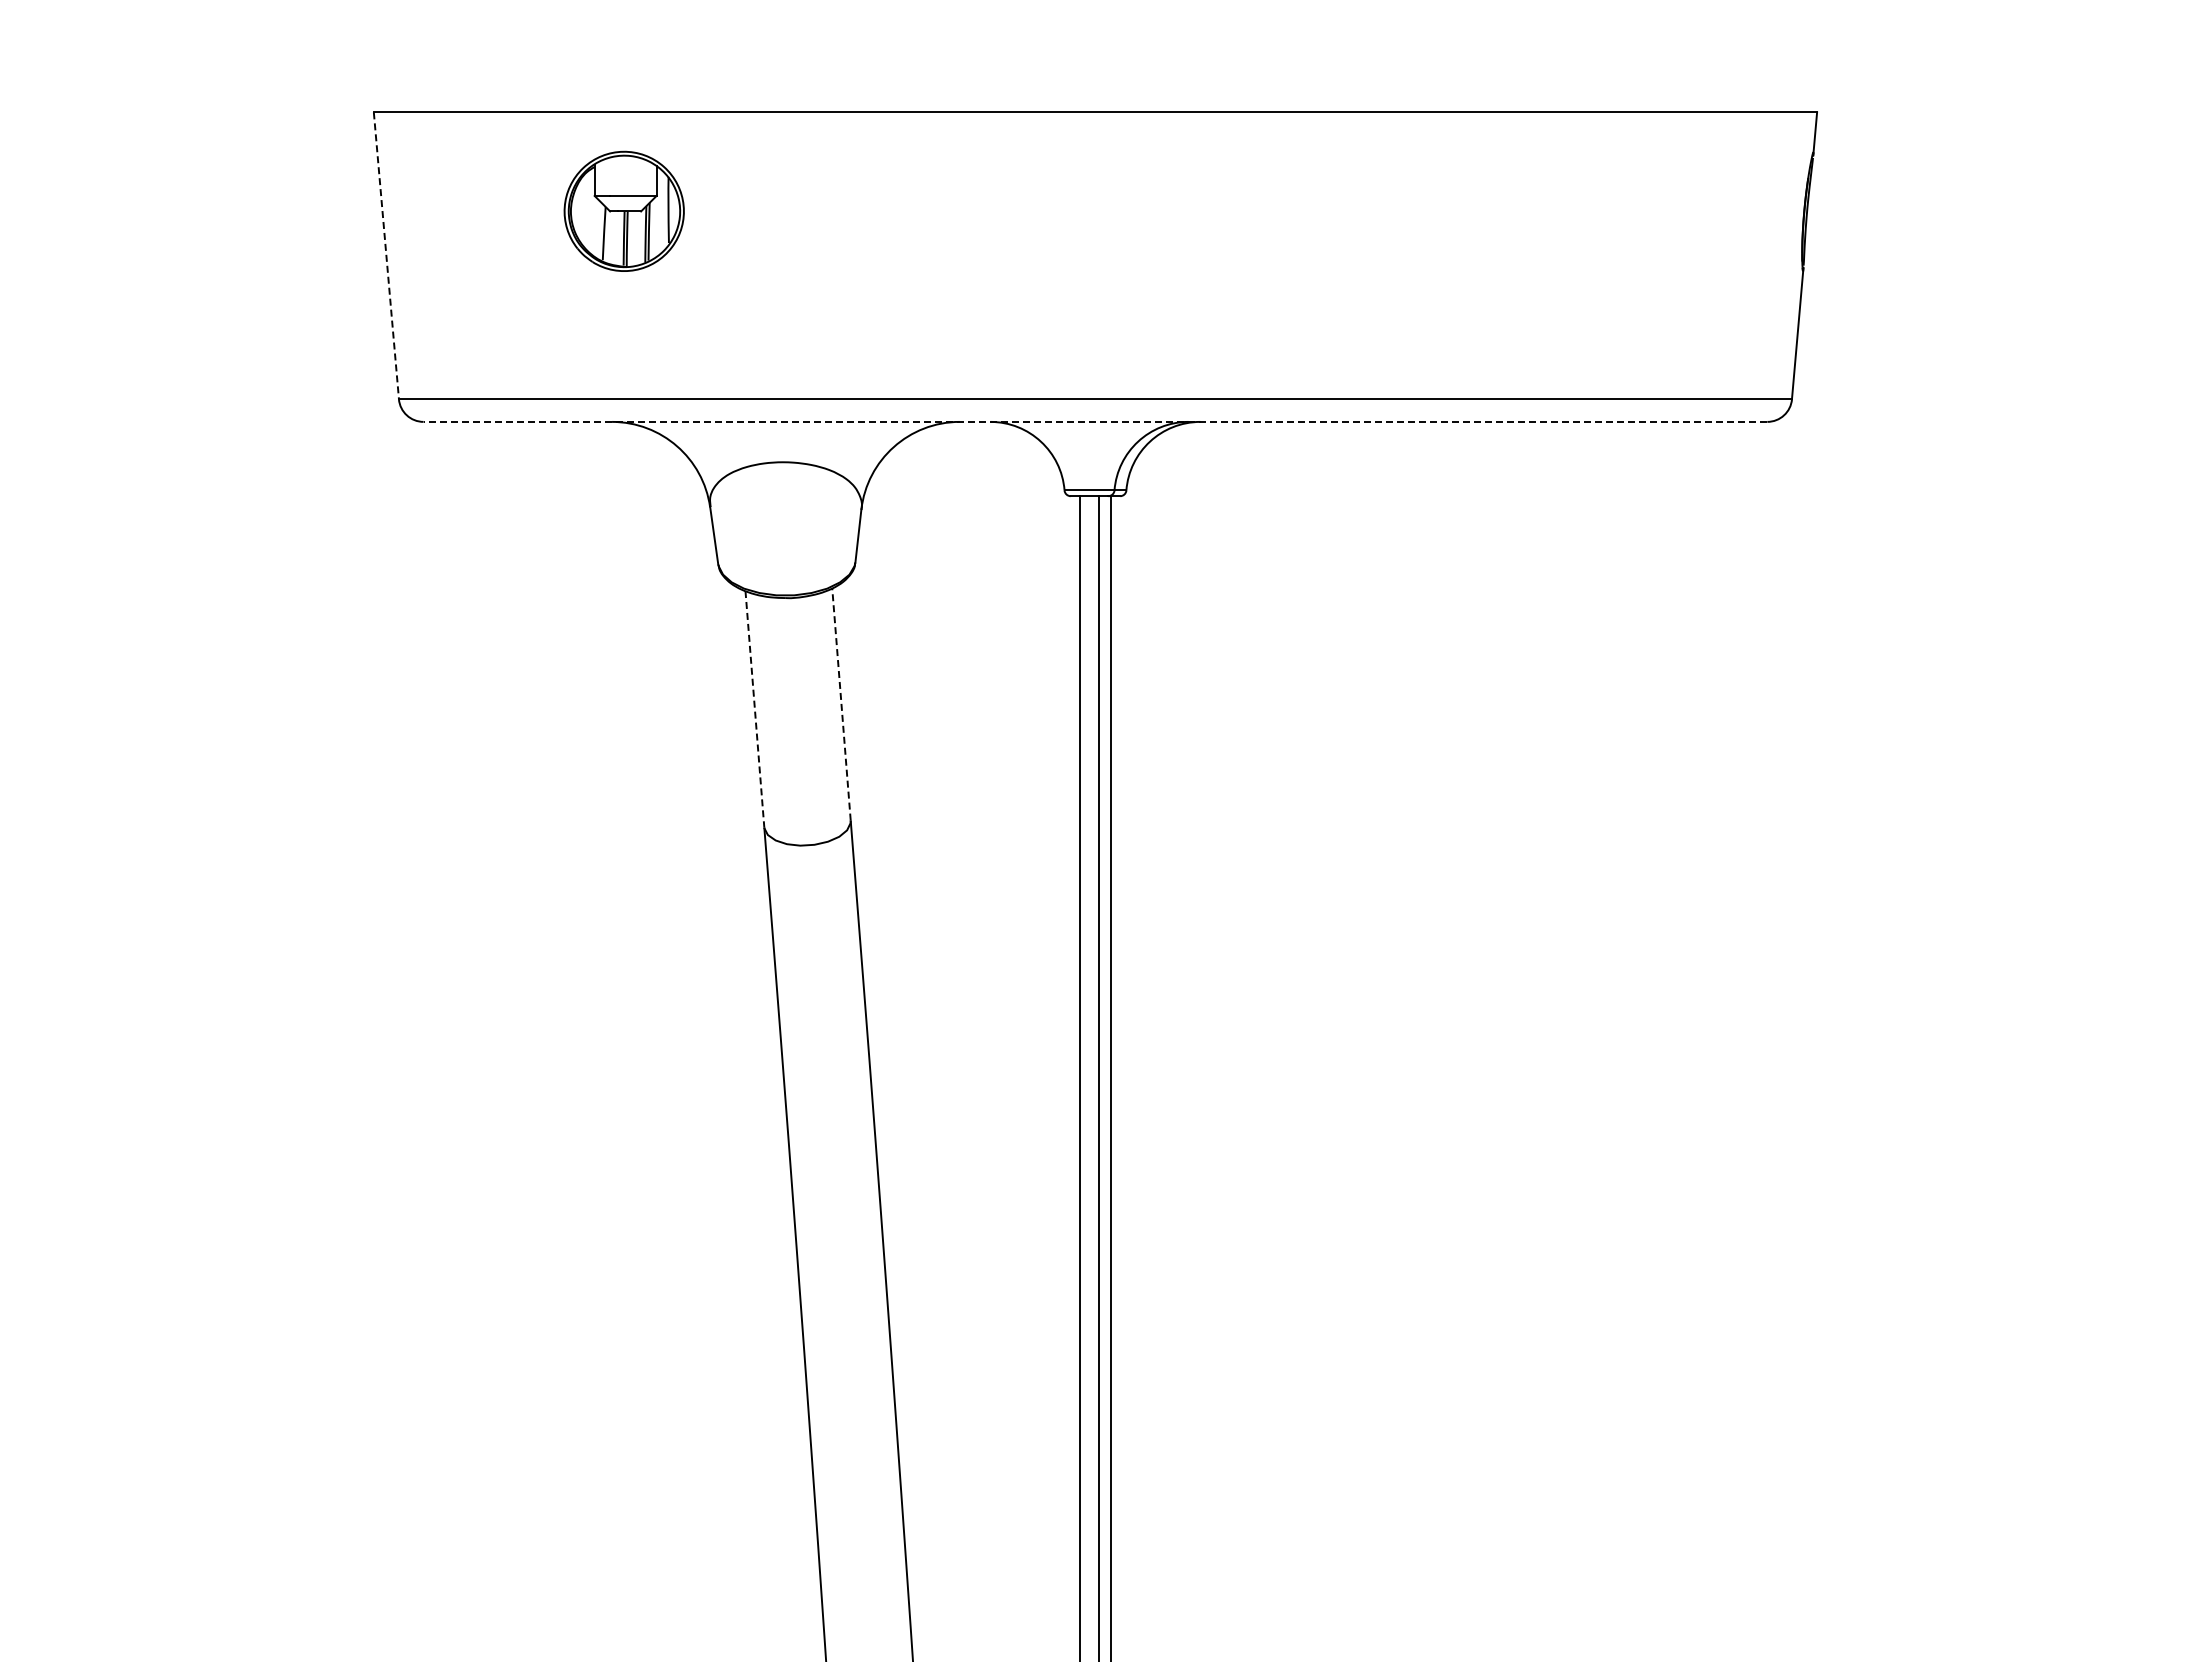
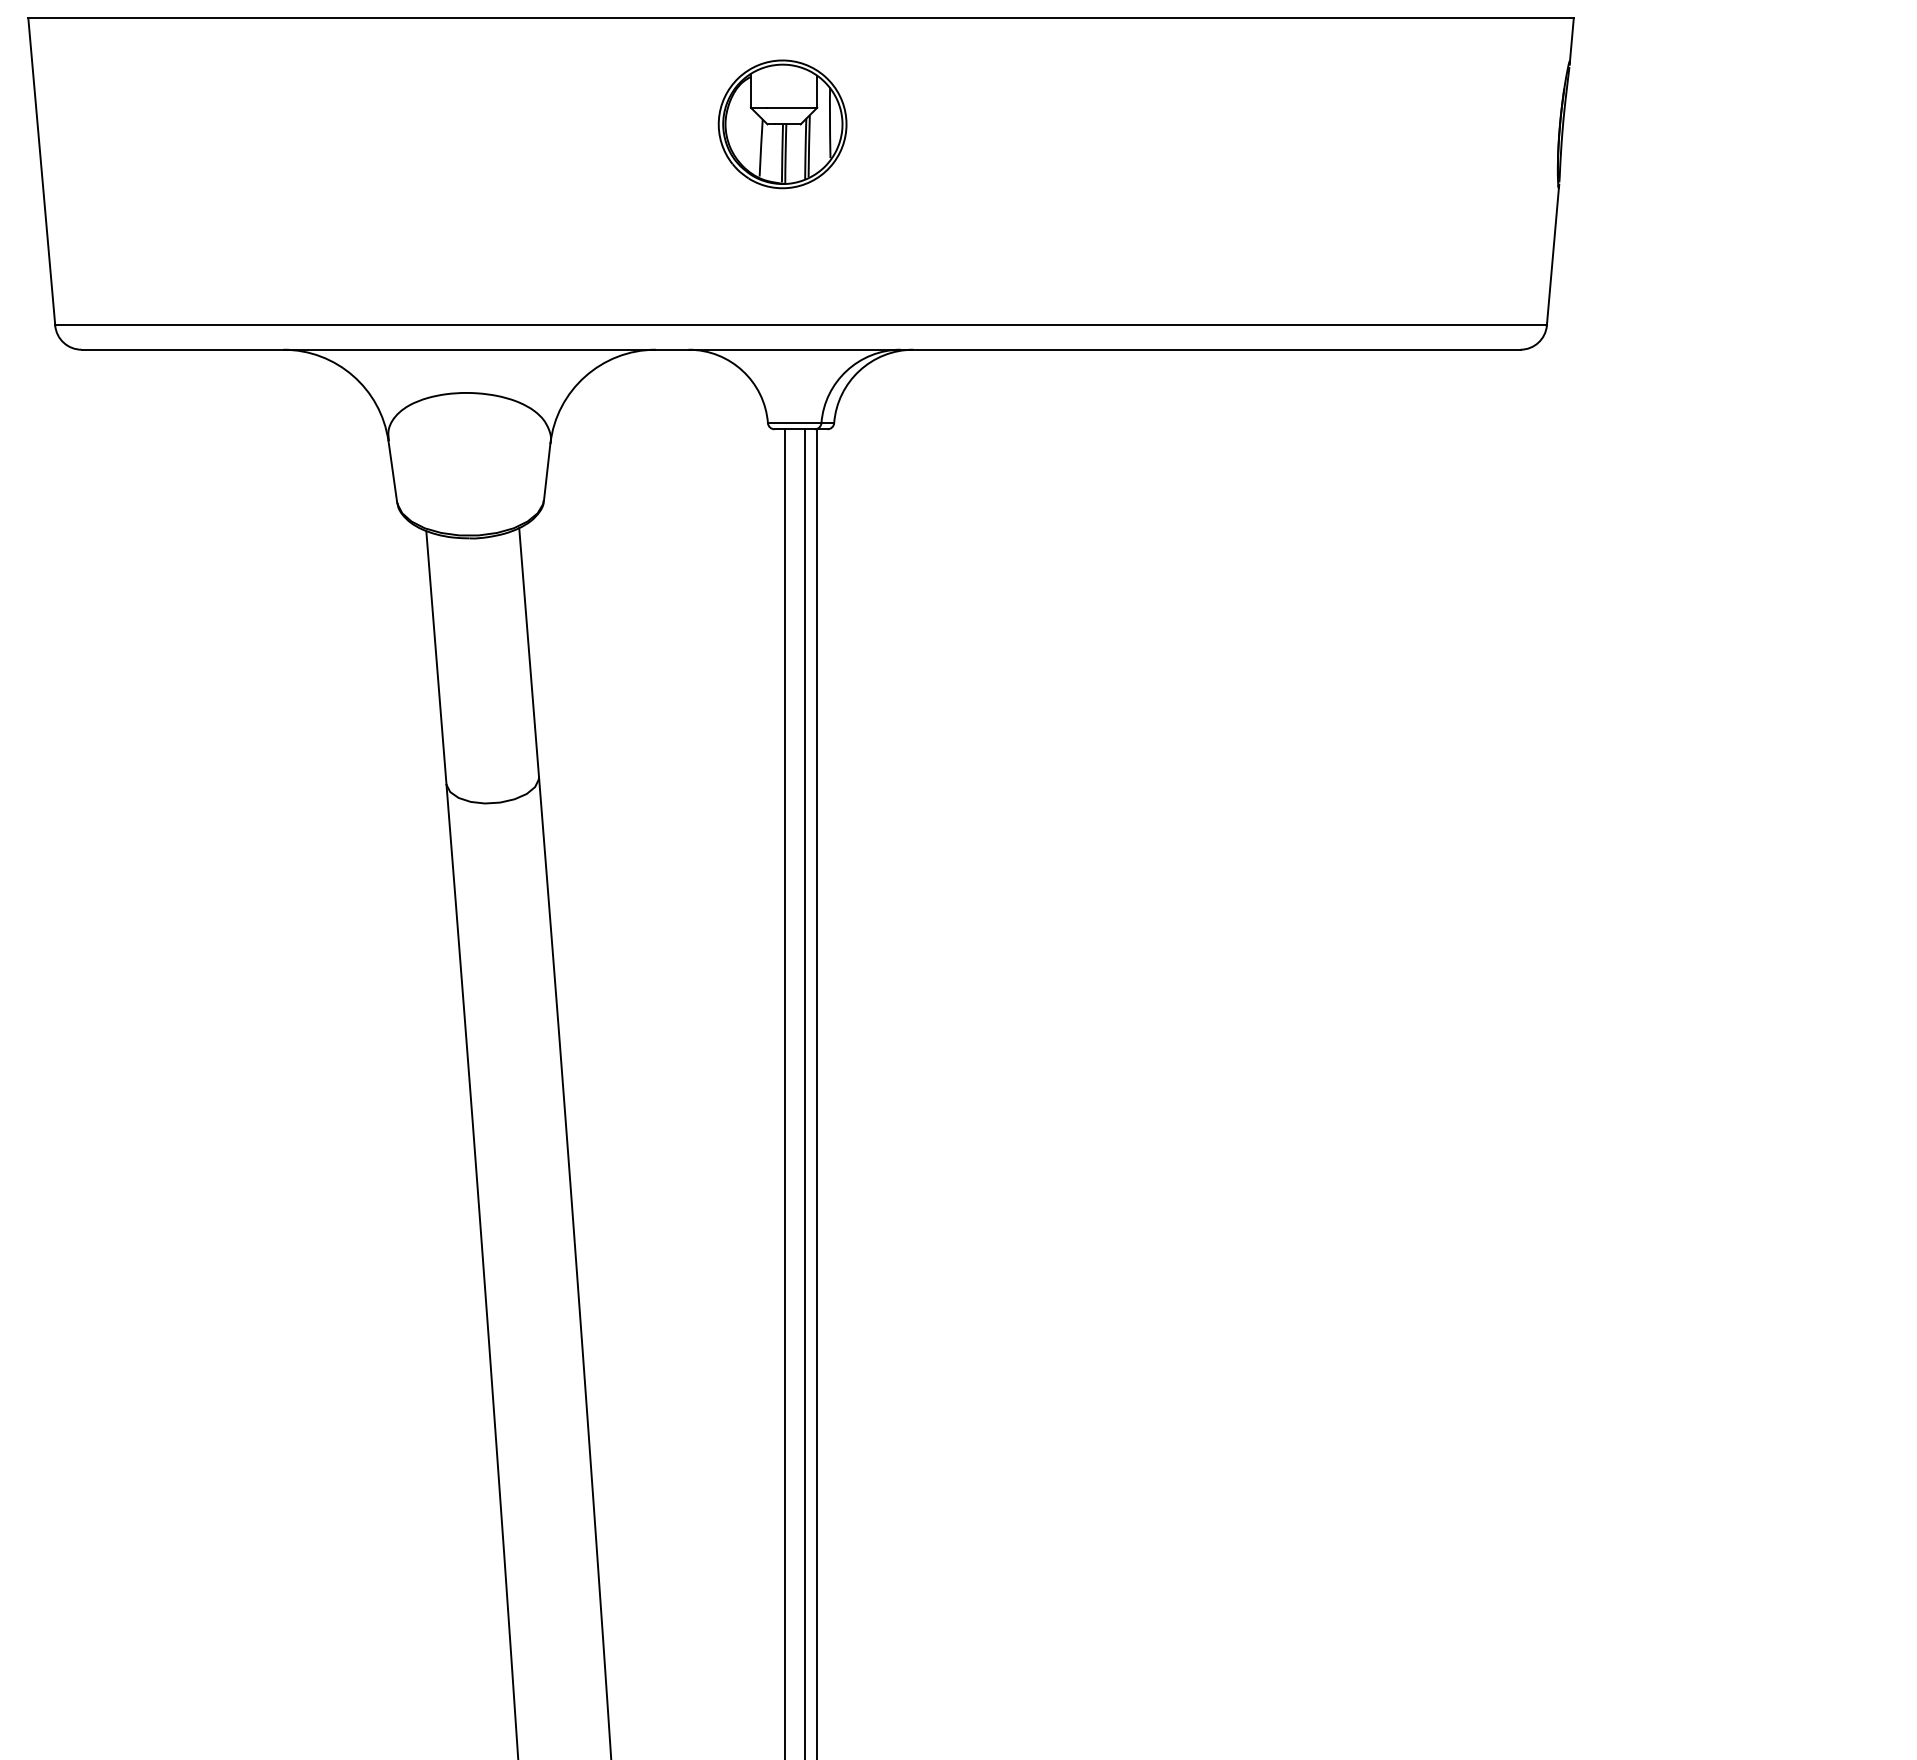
part: (623, 210) -> (781, 123), moved
line: (386, 255) -> (41, 171), dashed -> solid
line: (1095, 421) -> (801, 349), dashed -> solid
line: (841, 704) -> (529, 652), dashed -> solid
line: (754, 709) -> (435, 657), dashed -> solid

